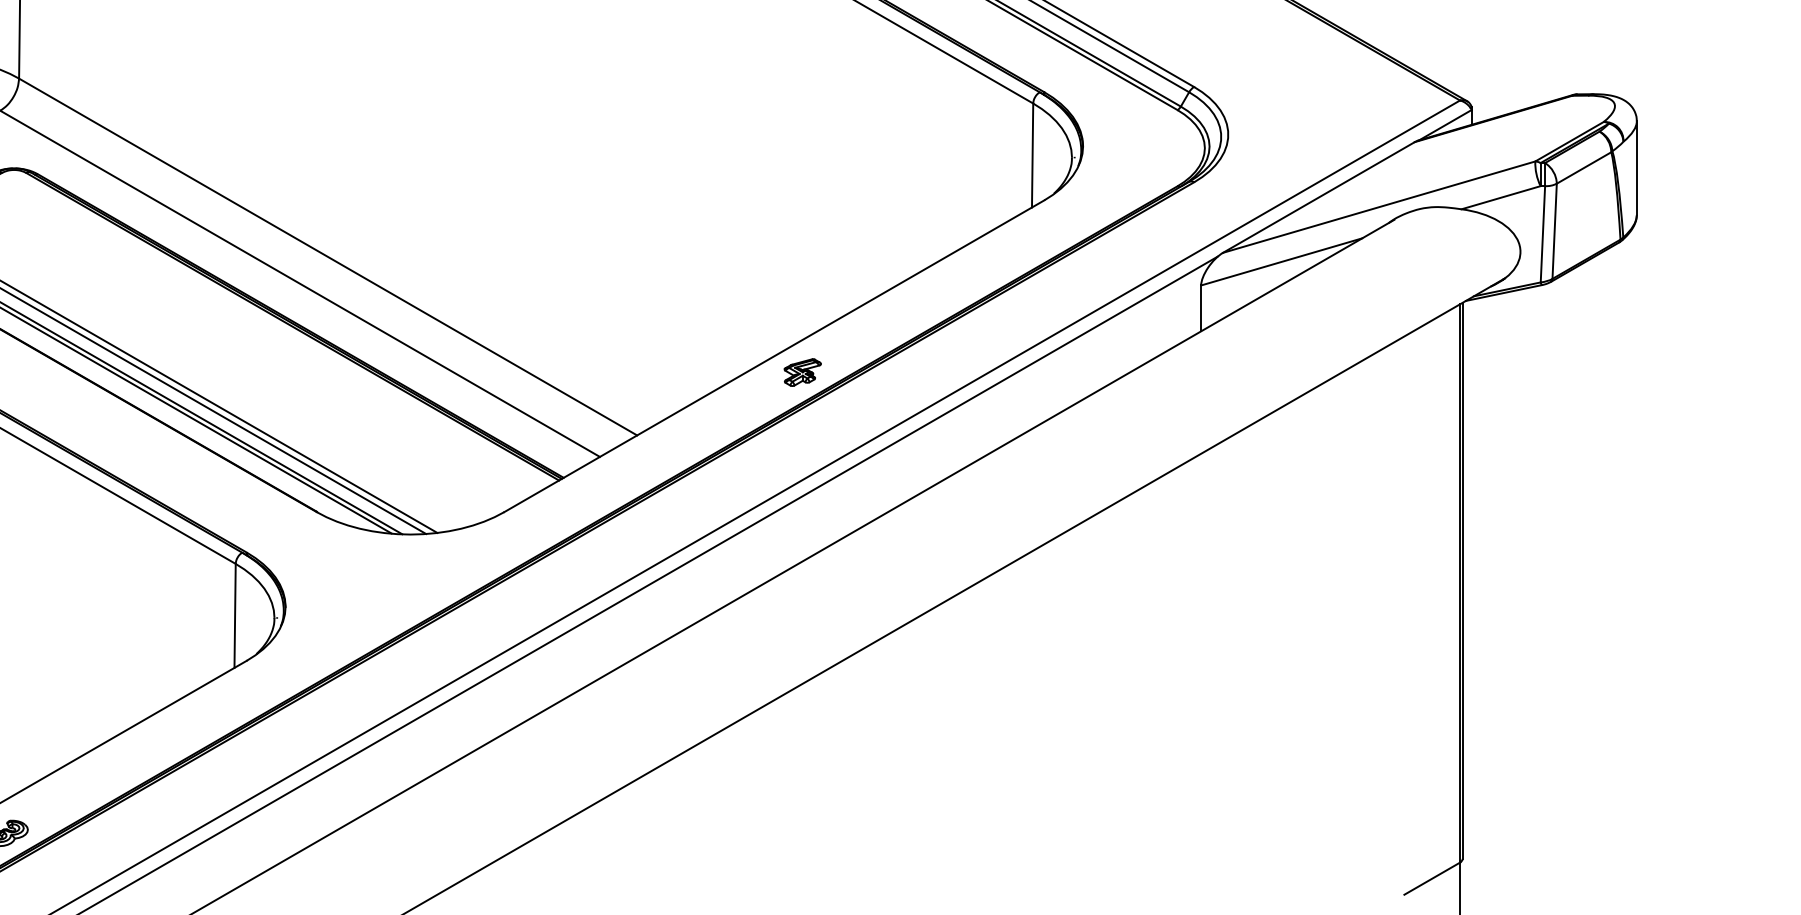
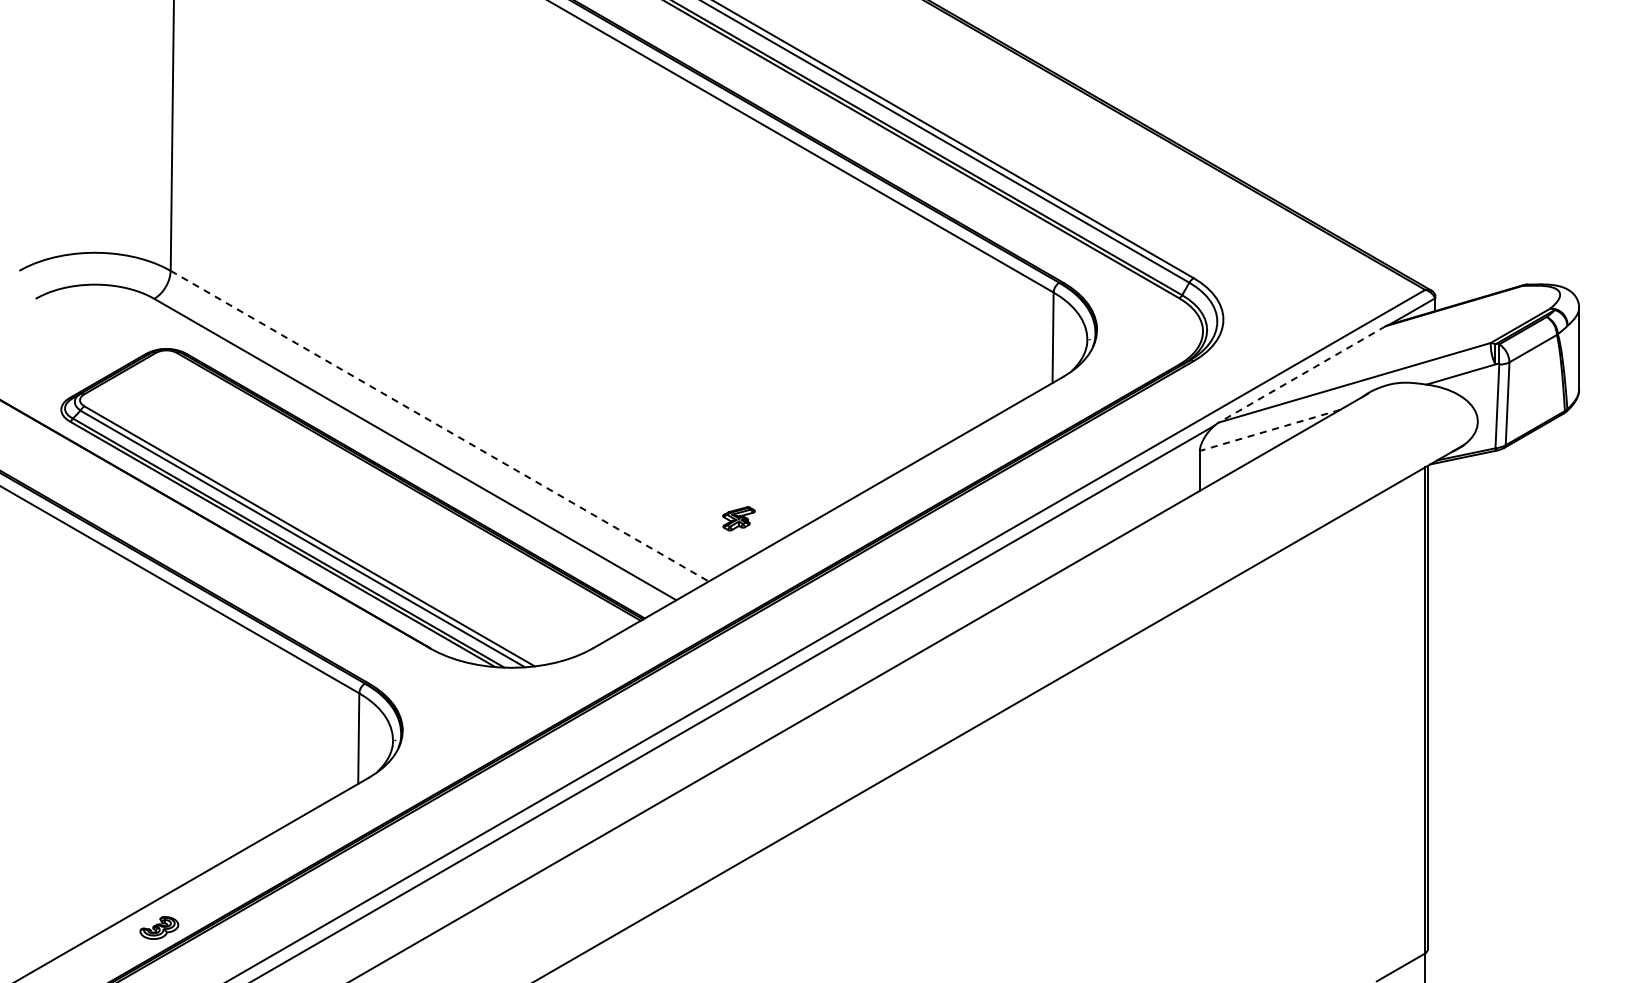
line: (1317, 197) -> (1301, 374), solid -> dashed
line: (327, 257) -> (439, 426), solid -> dashed
line: (1281, 261) -> (1269, 430), solid -> dashed
part: (802, 372) -> (738, 518), moved

